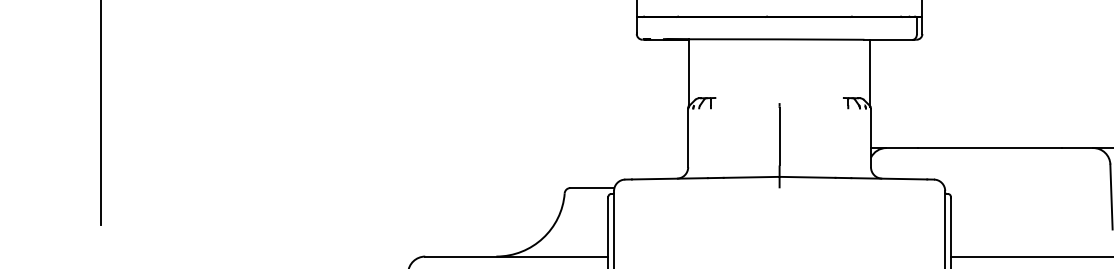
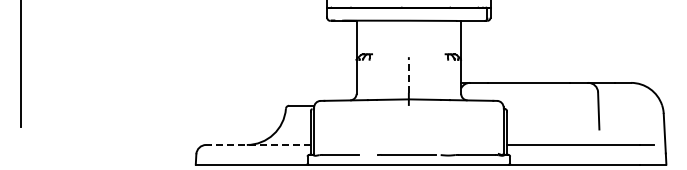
line: (778, 135) -> (408, 75), solid -> dashed
line: (516, 255) -> (258, 144), solid -> dashed

